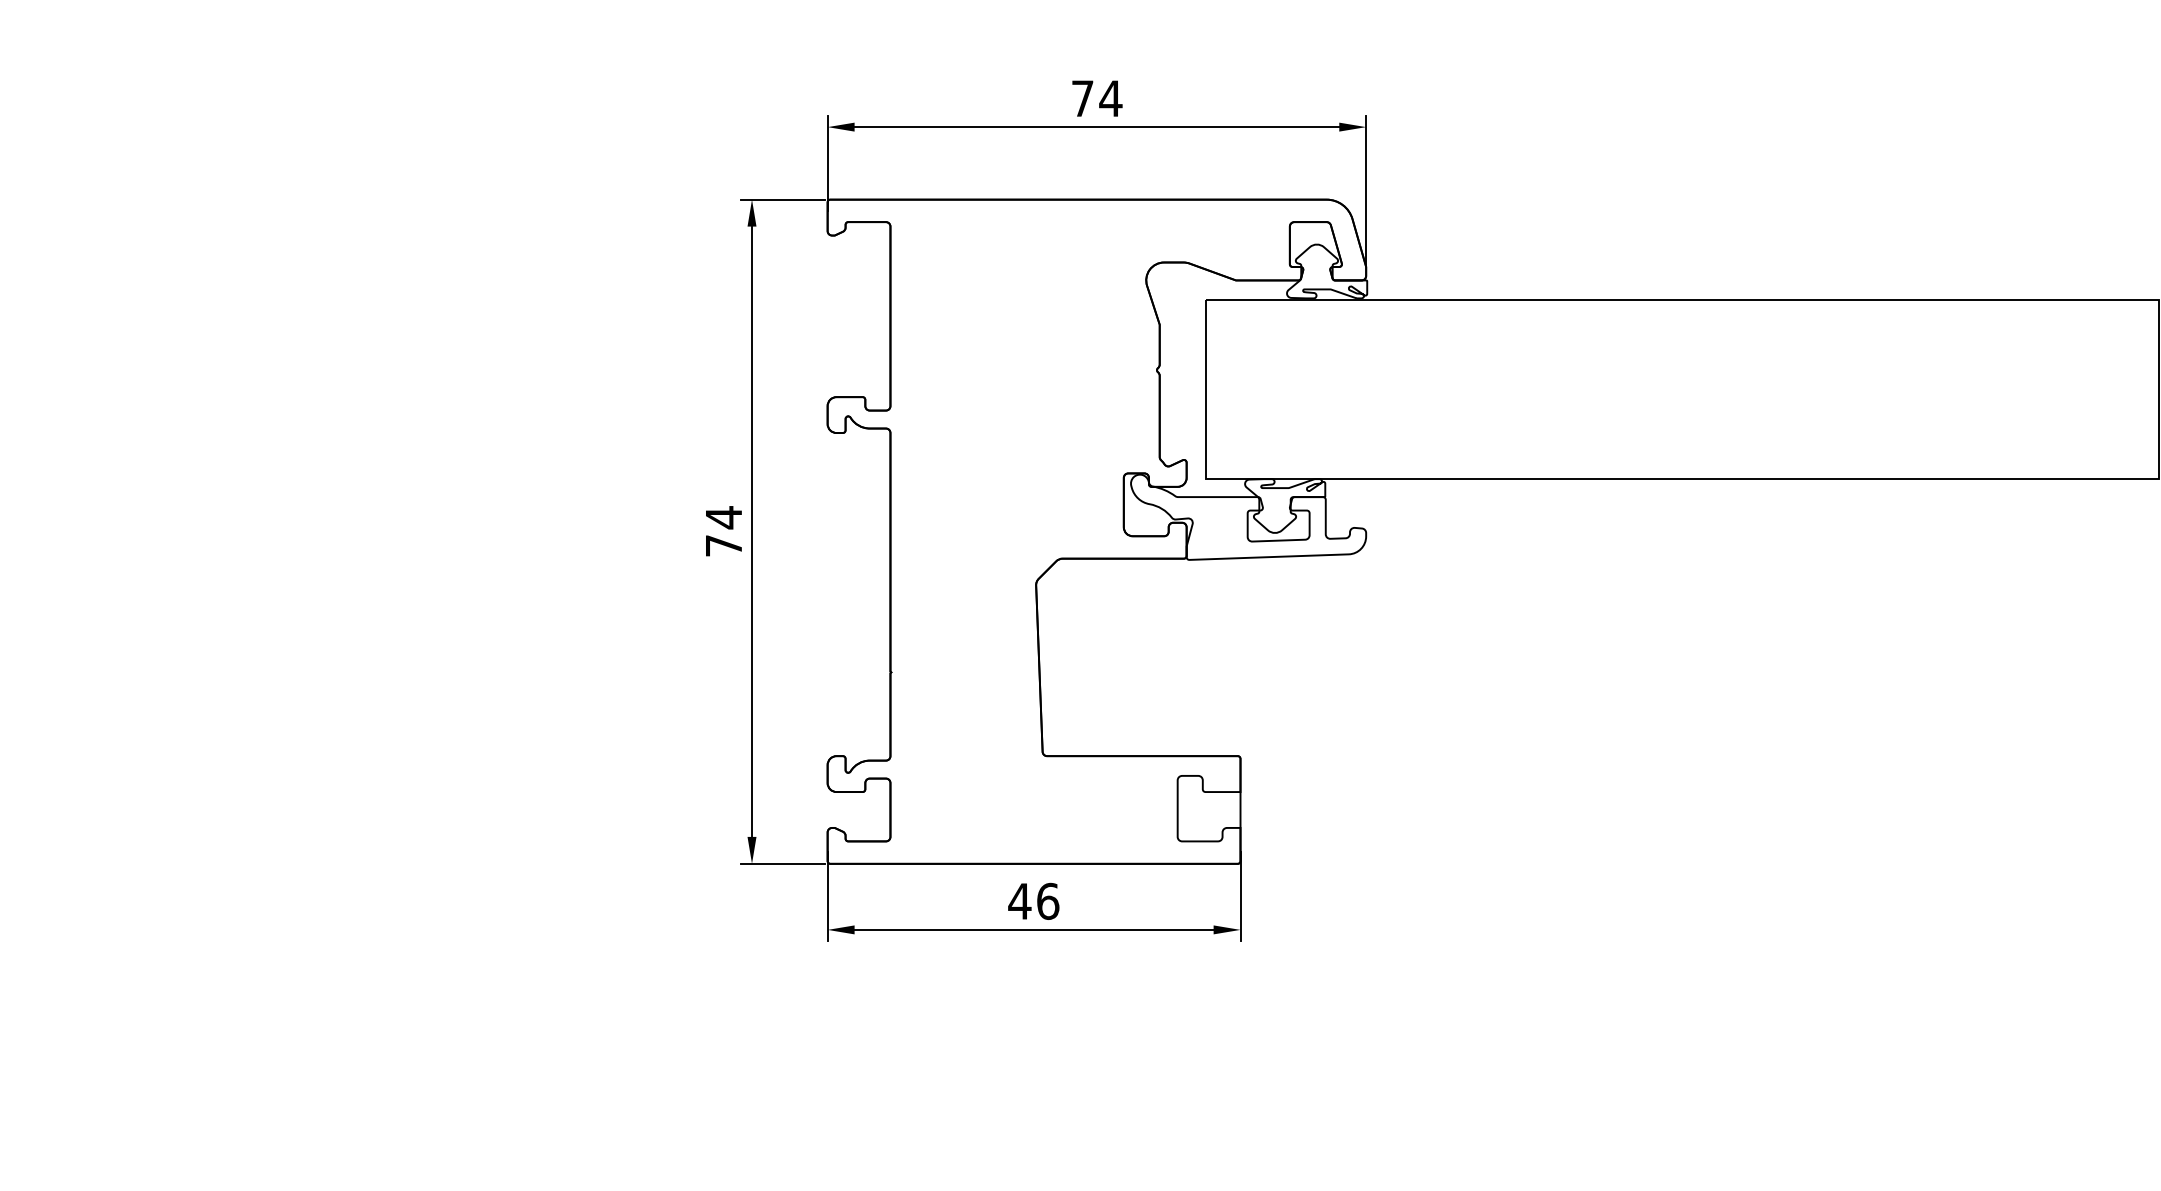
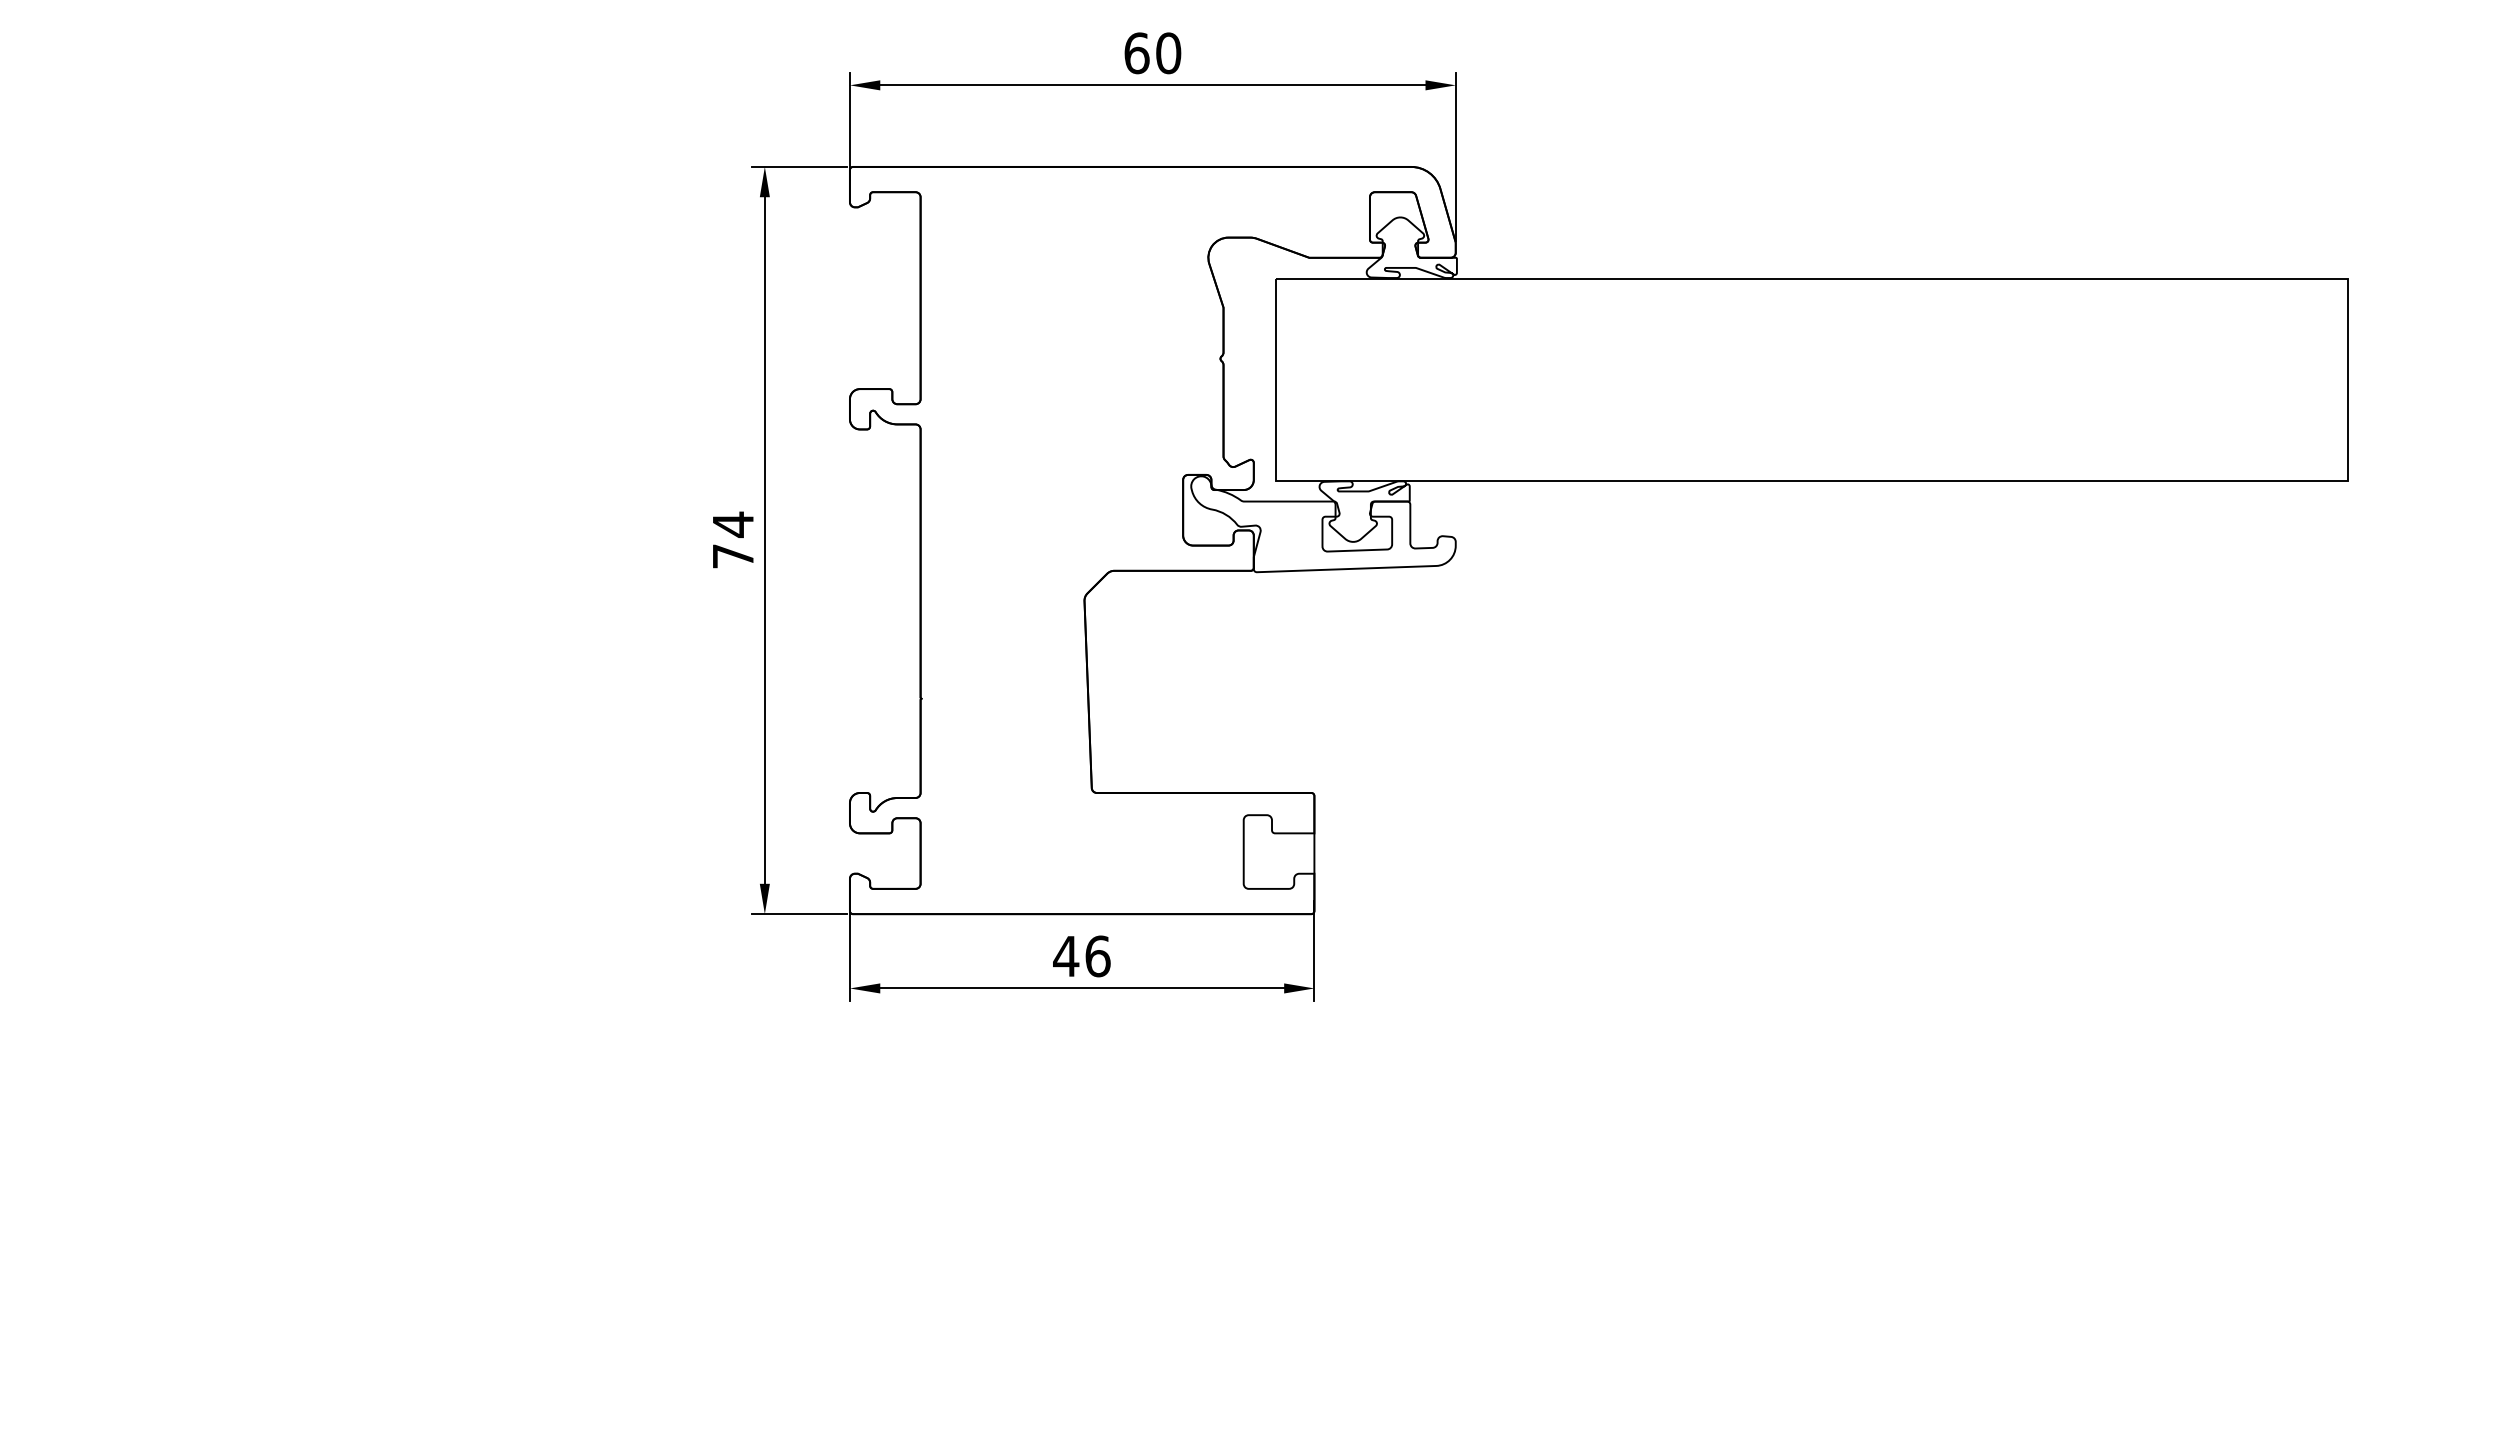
text: (1096, 98) -> (1152, 53), 74 -> 60

